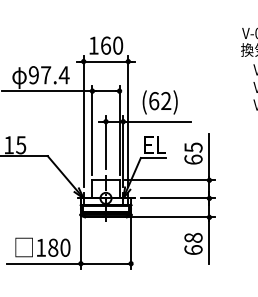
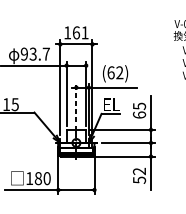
text: (118, 45) -> (85, 32), 160 -> 161
text: (55, 75) -> (40, 54), 97.4 -> 93.7
line: (106, 142) -> (76, 102), solid -> dashed
text: (193, 243) -> (139, 175), 68 -> 52

